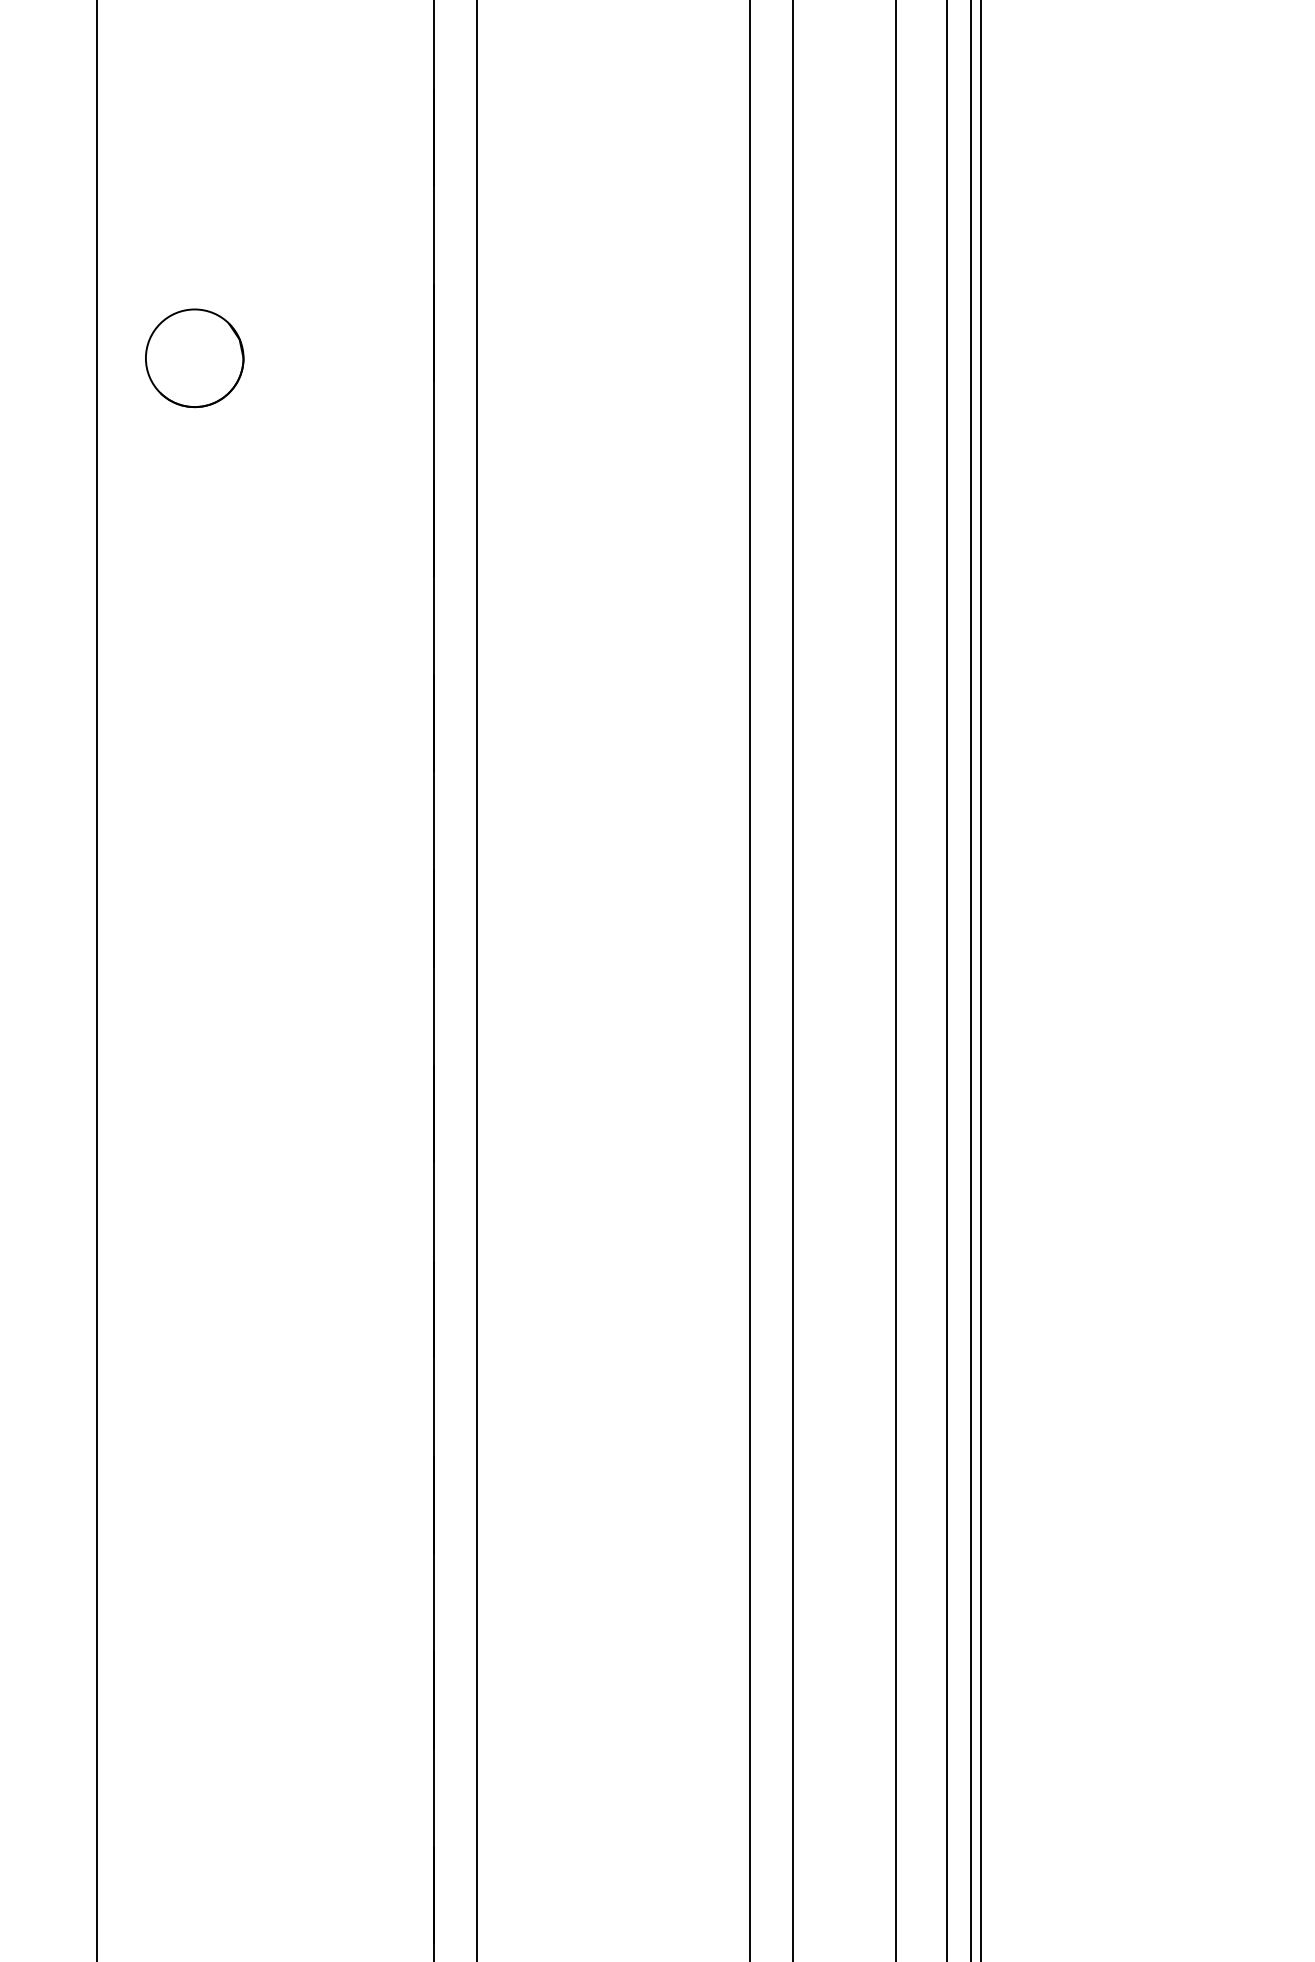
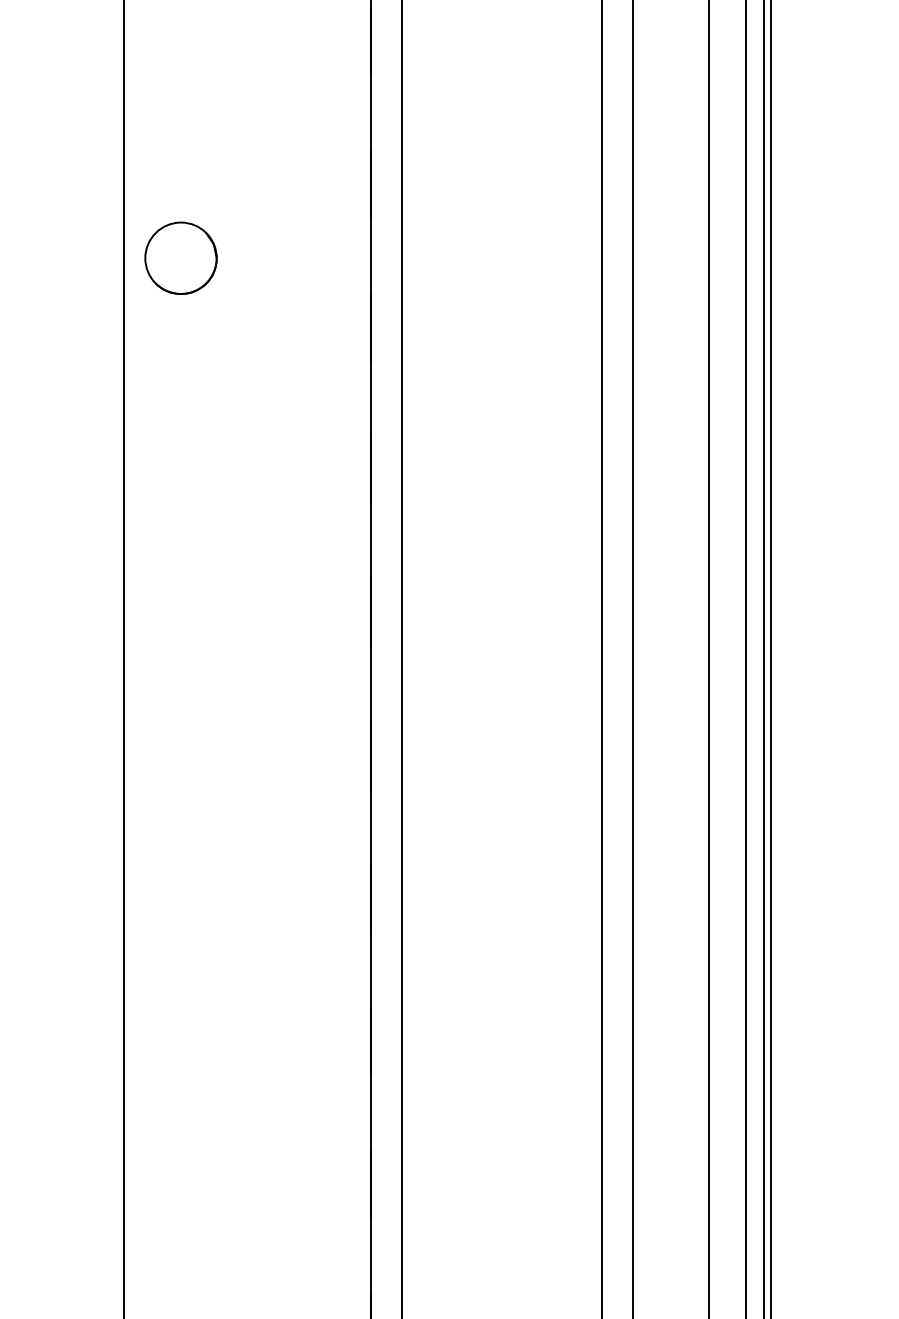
part: (194, 358) -> (180, 258), moved

